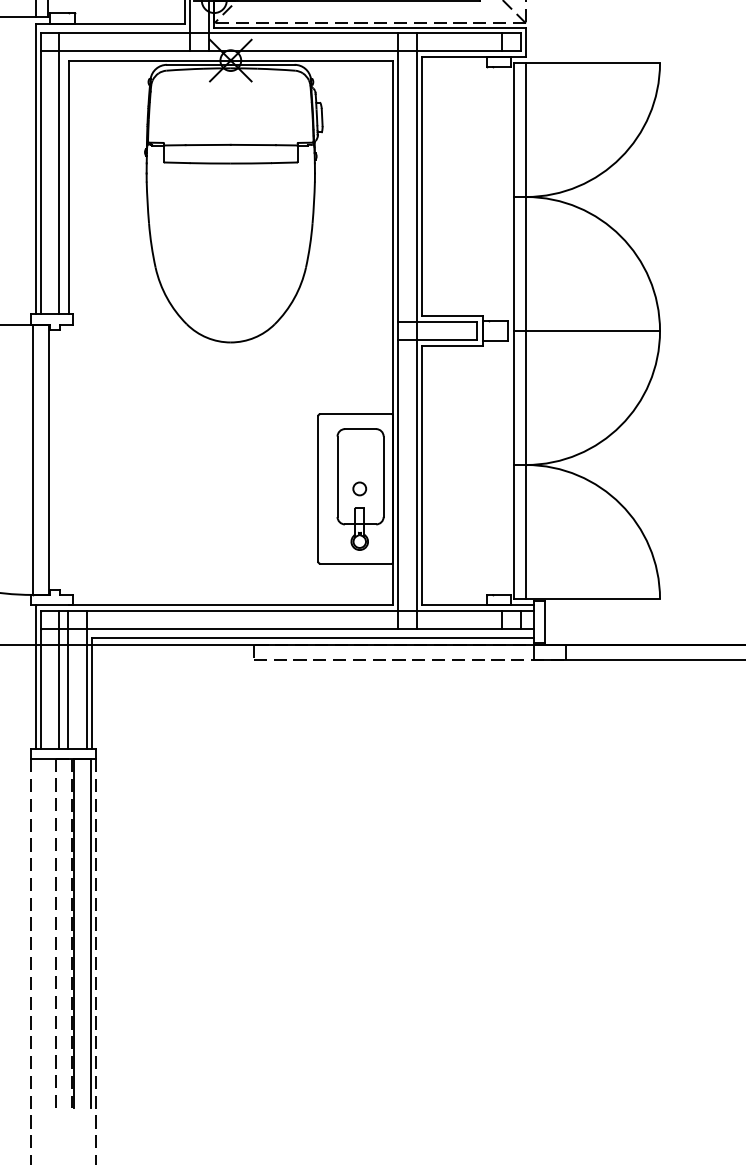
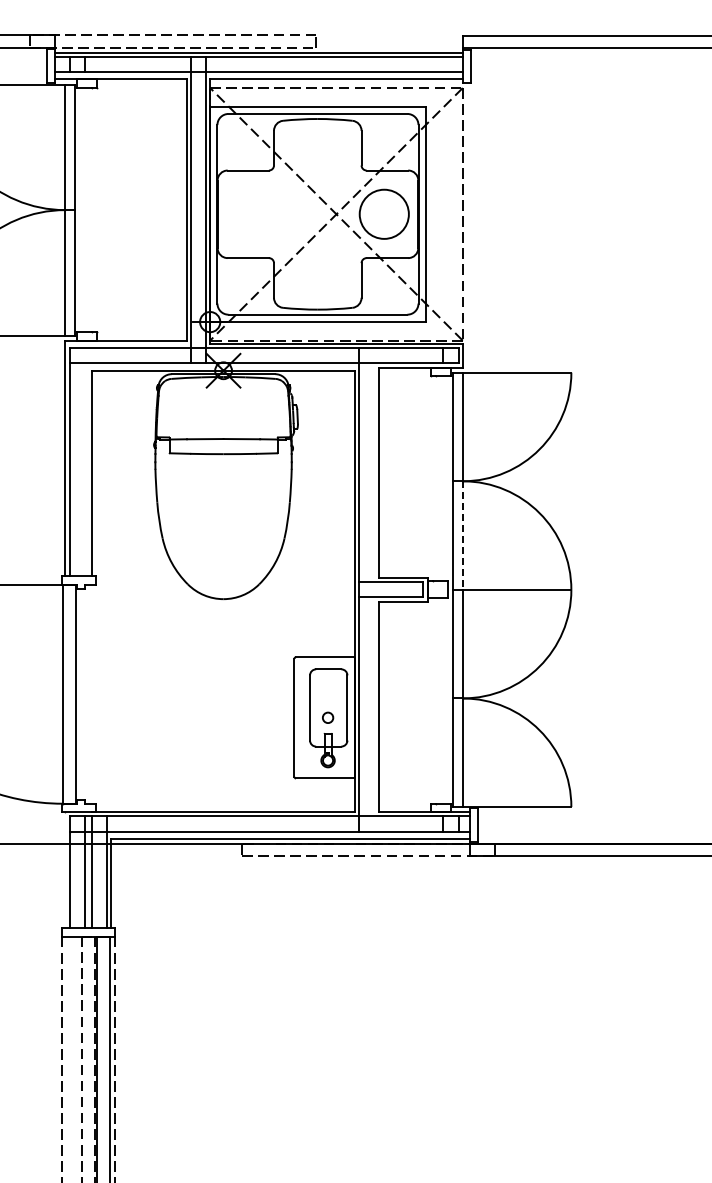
line: (59, 173) -> (84, 462), removed
line: (525, 265) -> (462, 536), solid -> dashed
line: (417, 330) -> (374, 589), removed
line: (35, 677) -> (65, 870), removed

